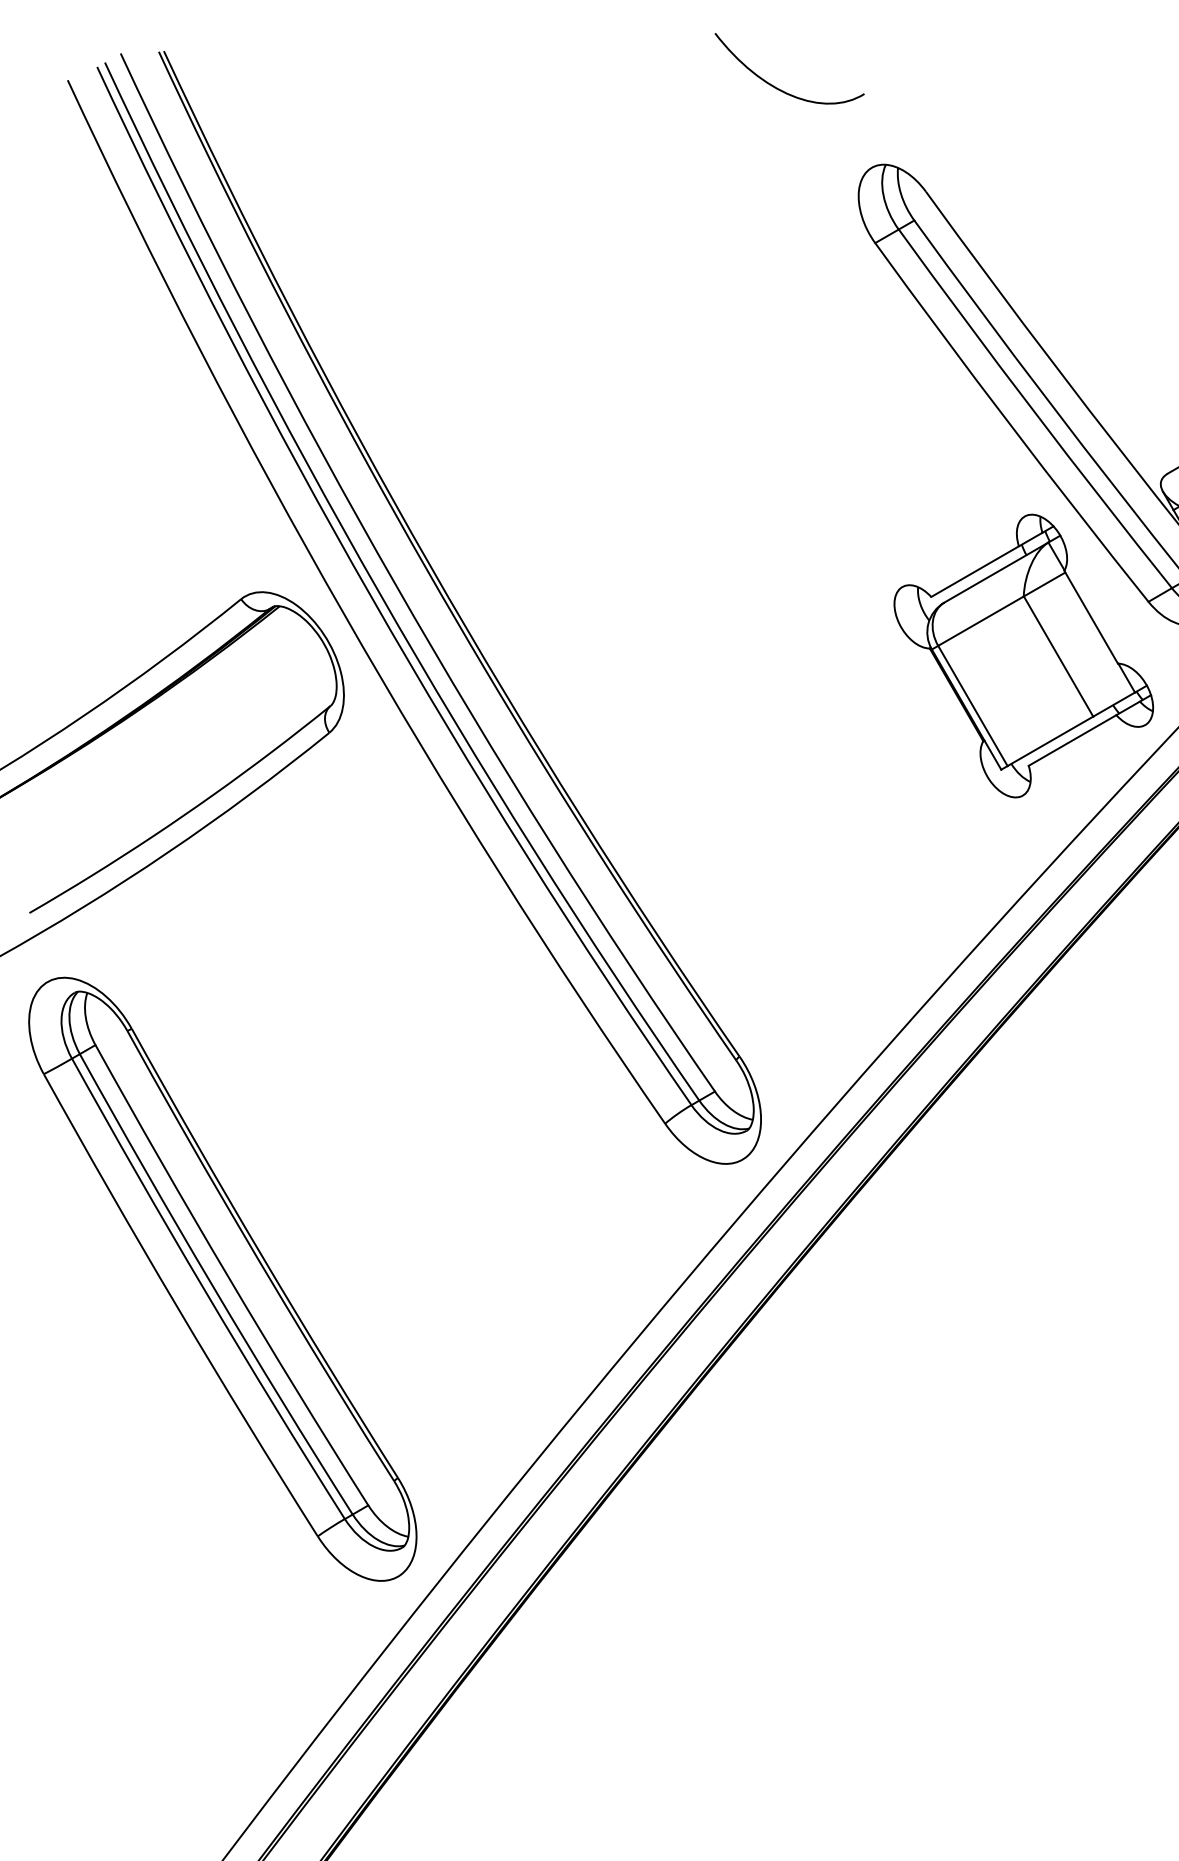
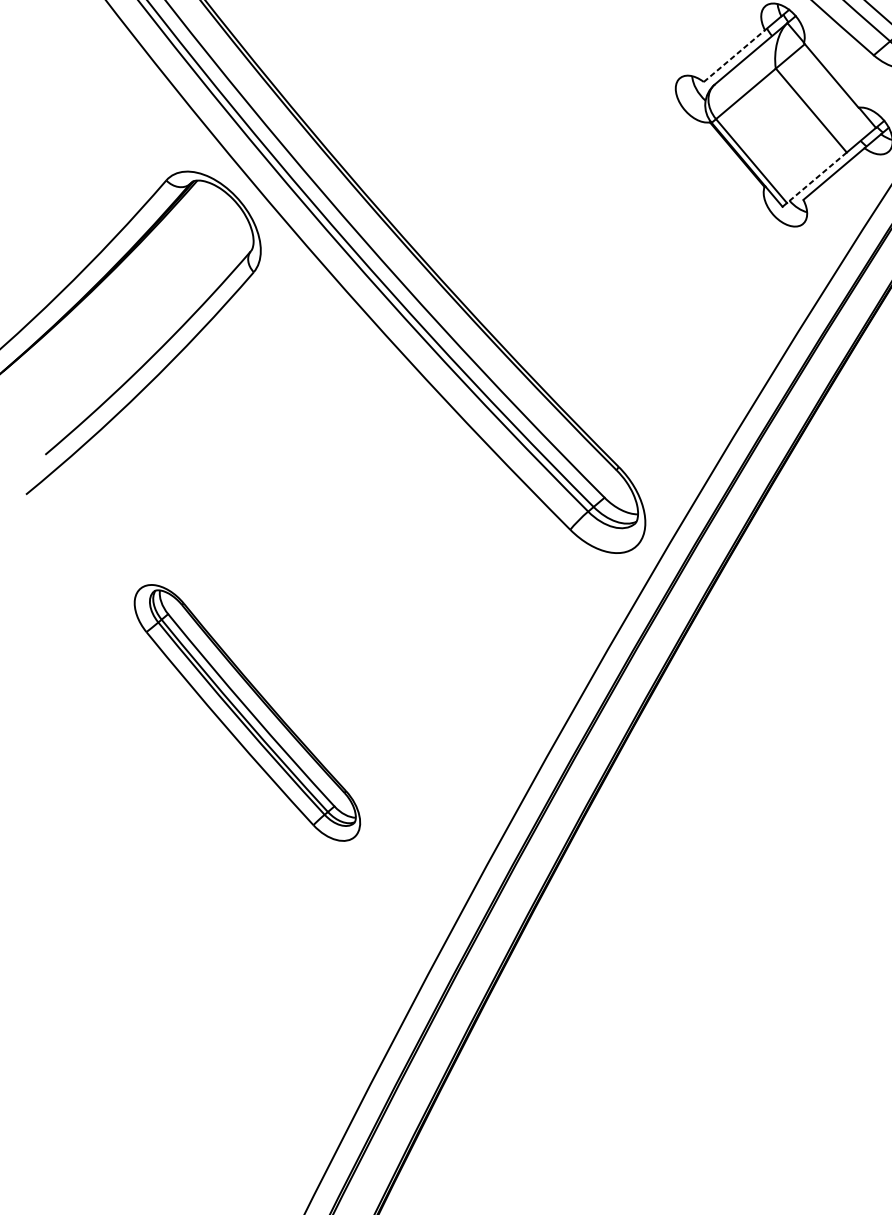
line: (975, 571) -> (734, 55), solid -> dashed
line: (1049, 741) -> (816, 178), solid -> dashed
part: (222, 1278) -> (247, 712), size x0.6

